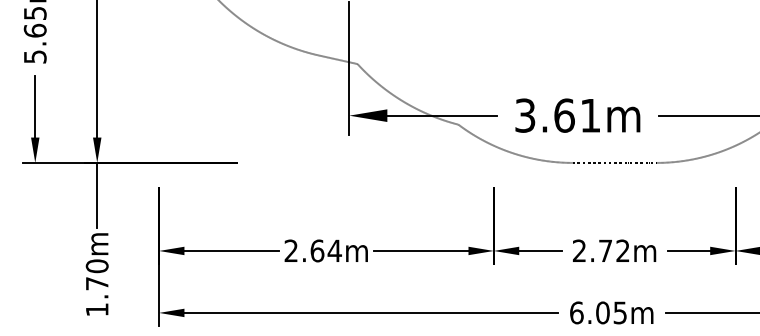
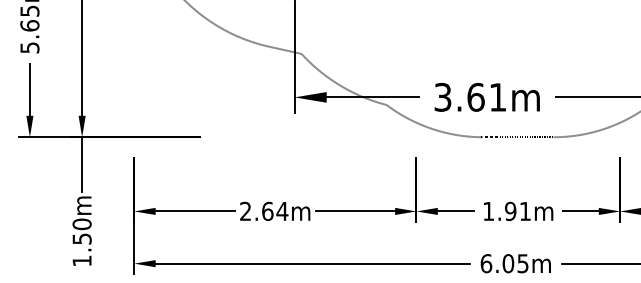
text: (600, 251) -> (506, 211), 2.72m -> 1.91m
text: (96, 283) -> (81, 238), 1.70m -> 1.50m

